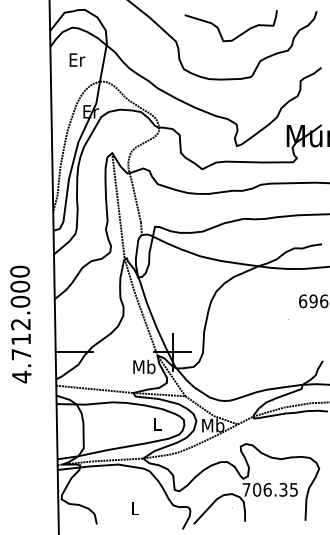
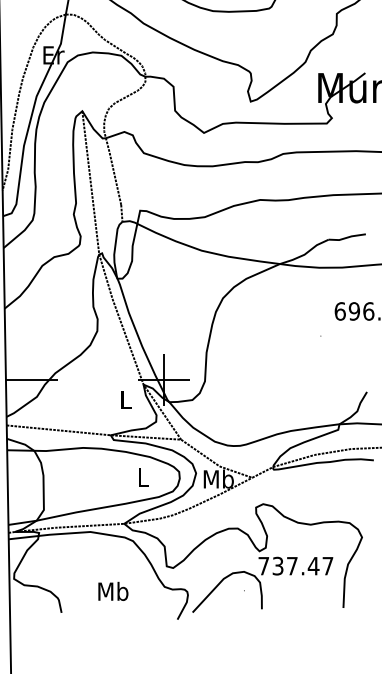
text: (144, 366) -> (125, 399), Mb -> L
text: (275, 489) -> (302, 565), 706.35 -> 737.47
text: (135, 508) -> (113, 591), L -> Mb

